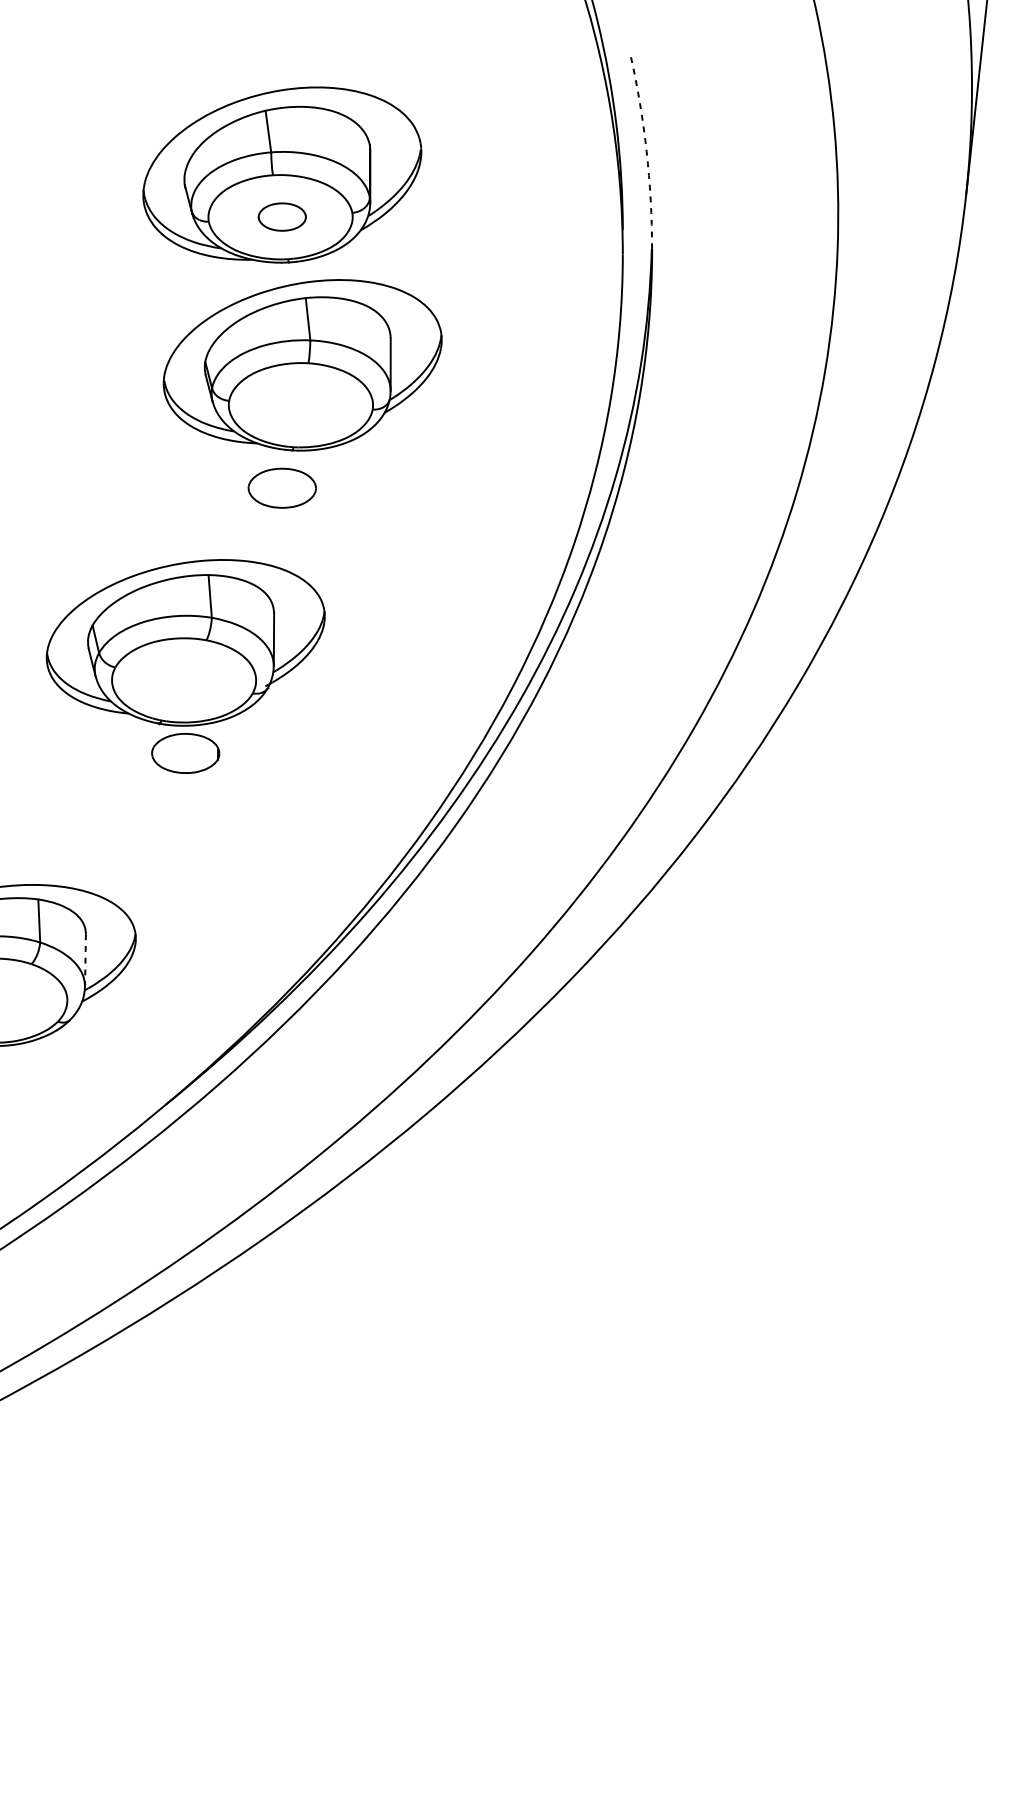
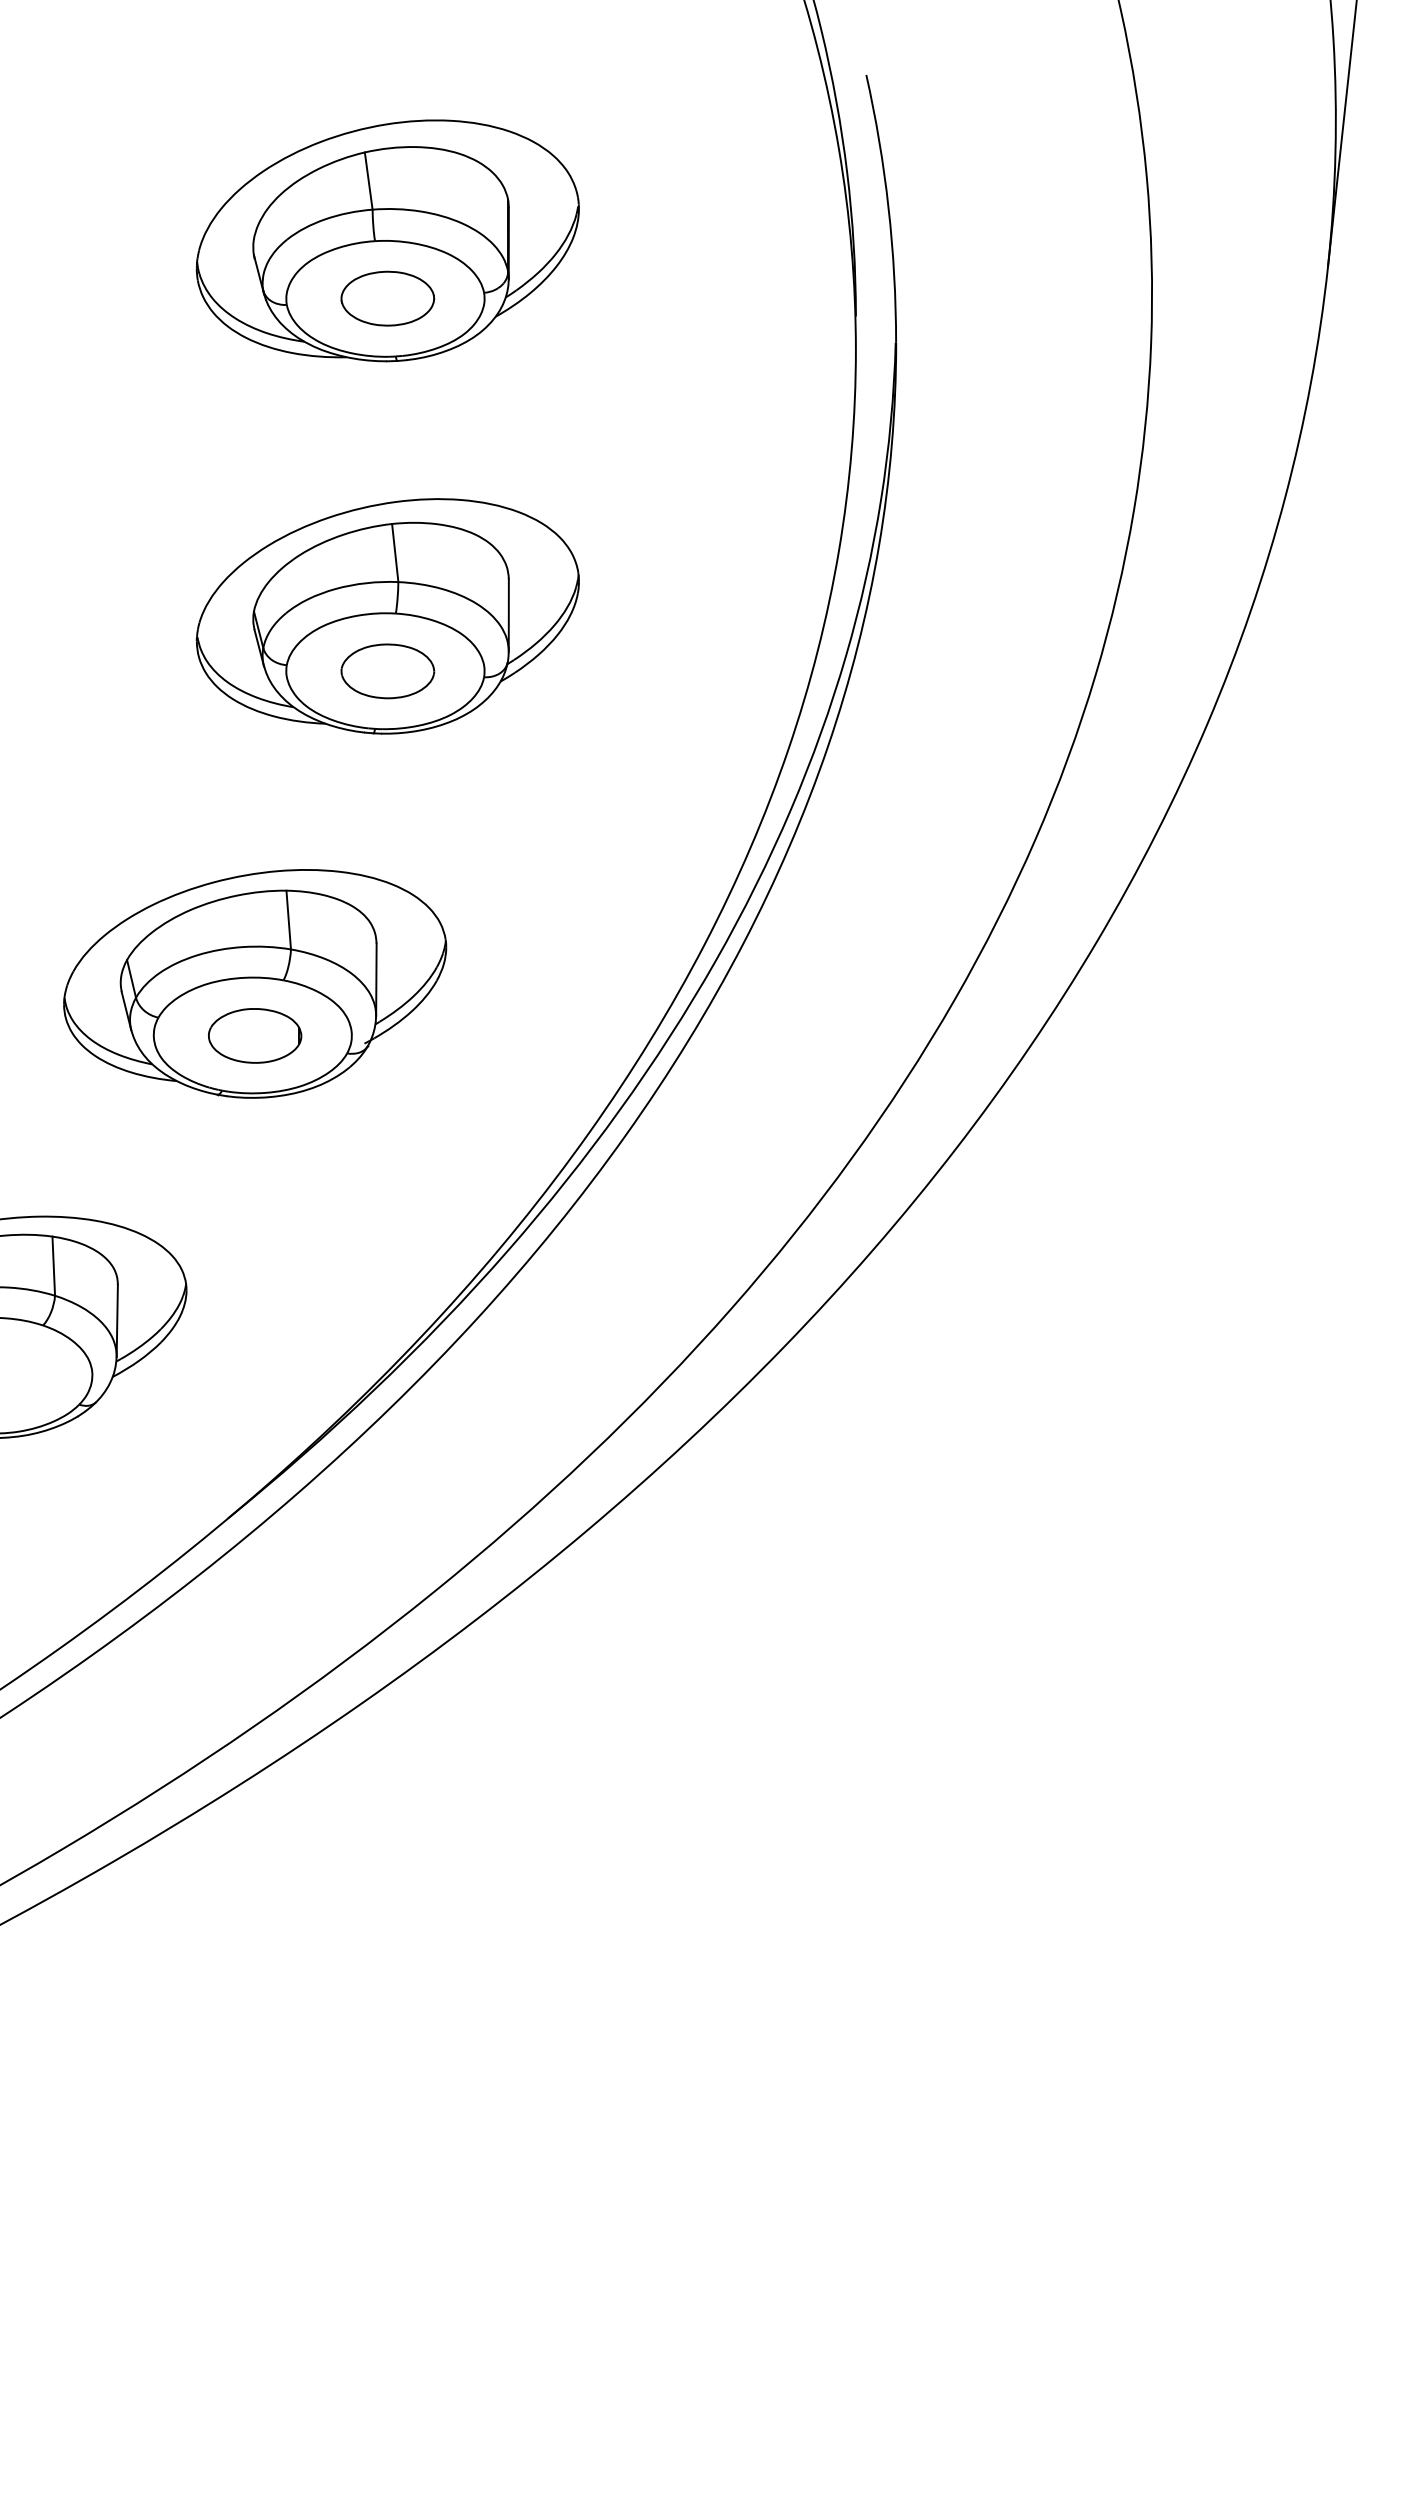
arc: (646, 151) -> (888, 208), dashed -> solid
part: (282, 217) -> (387, 298), size x1.43
part: (302, 365) -> (387, 616), moved
part: (186, 642) -> (255, 983), moved
line: (85, 960) -> (117, 1320), dashed -> solid

